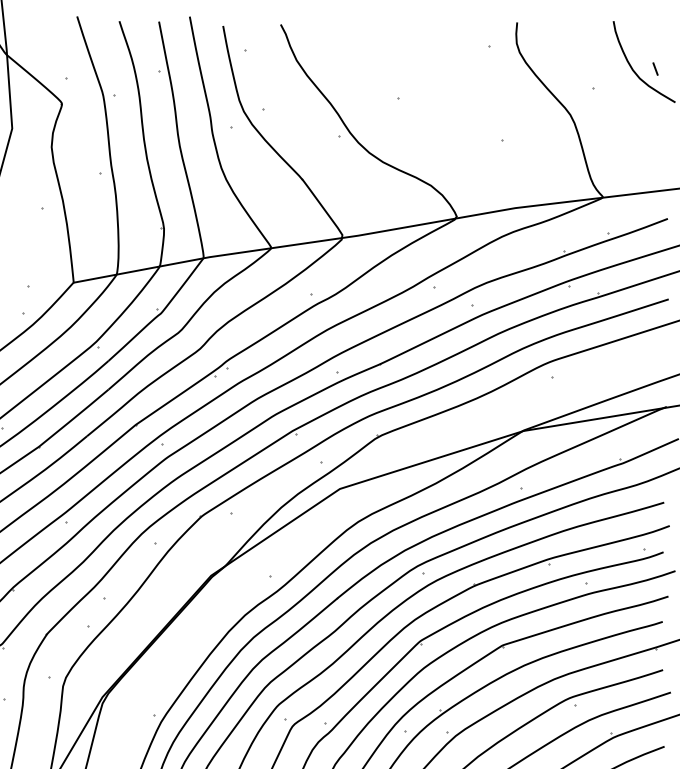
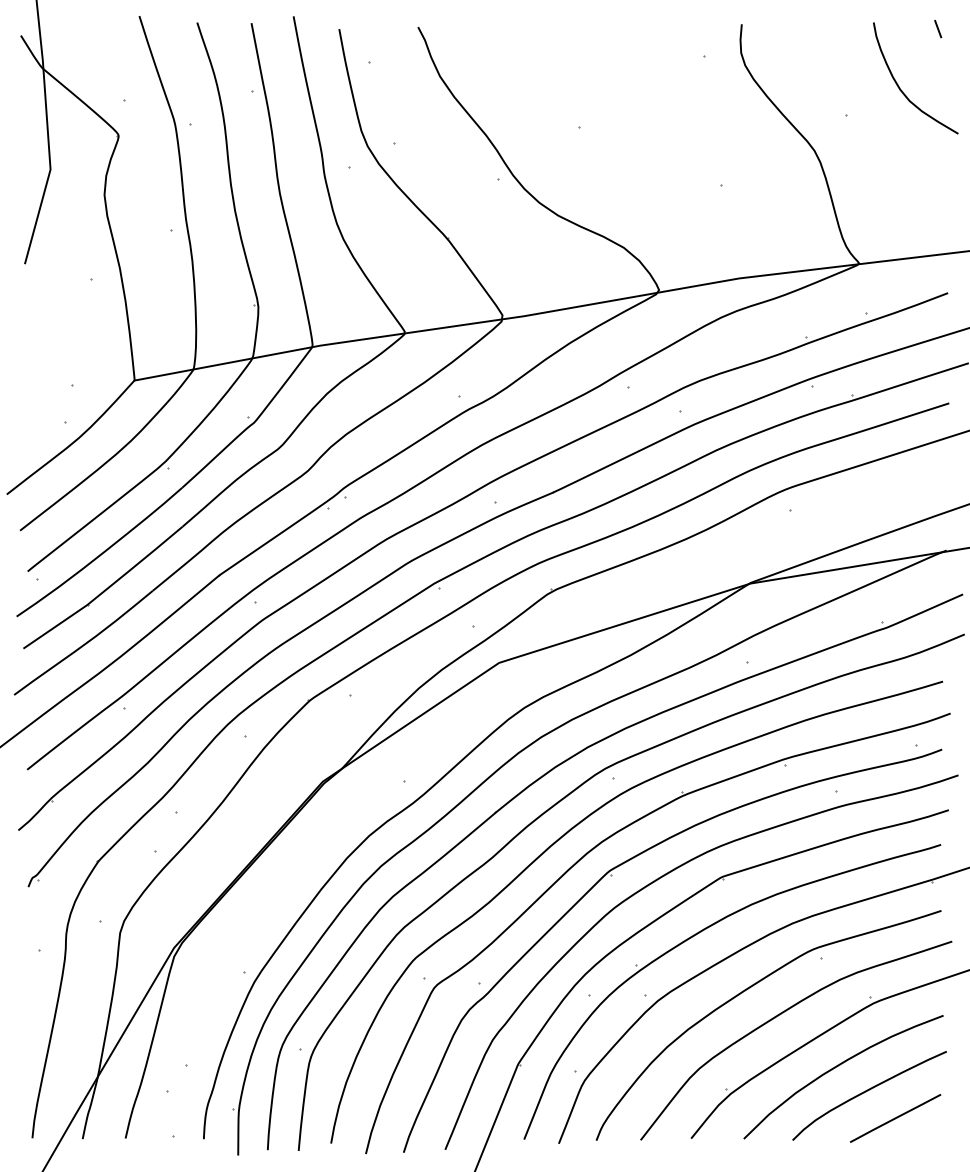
line: (655, 69) -> (938, 29), moved

